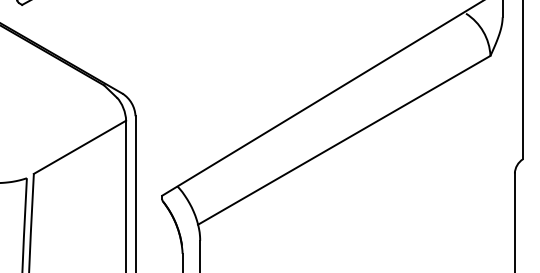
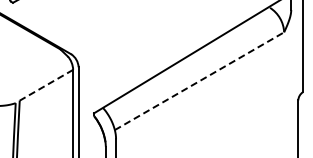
line: (344, 140) -> (199, 81), solid -> dashed
line: (80, 147) -> (46, 85), solid -> dashed

